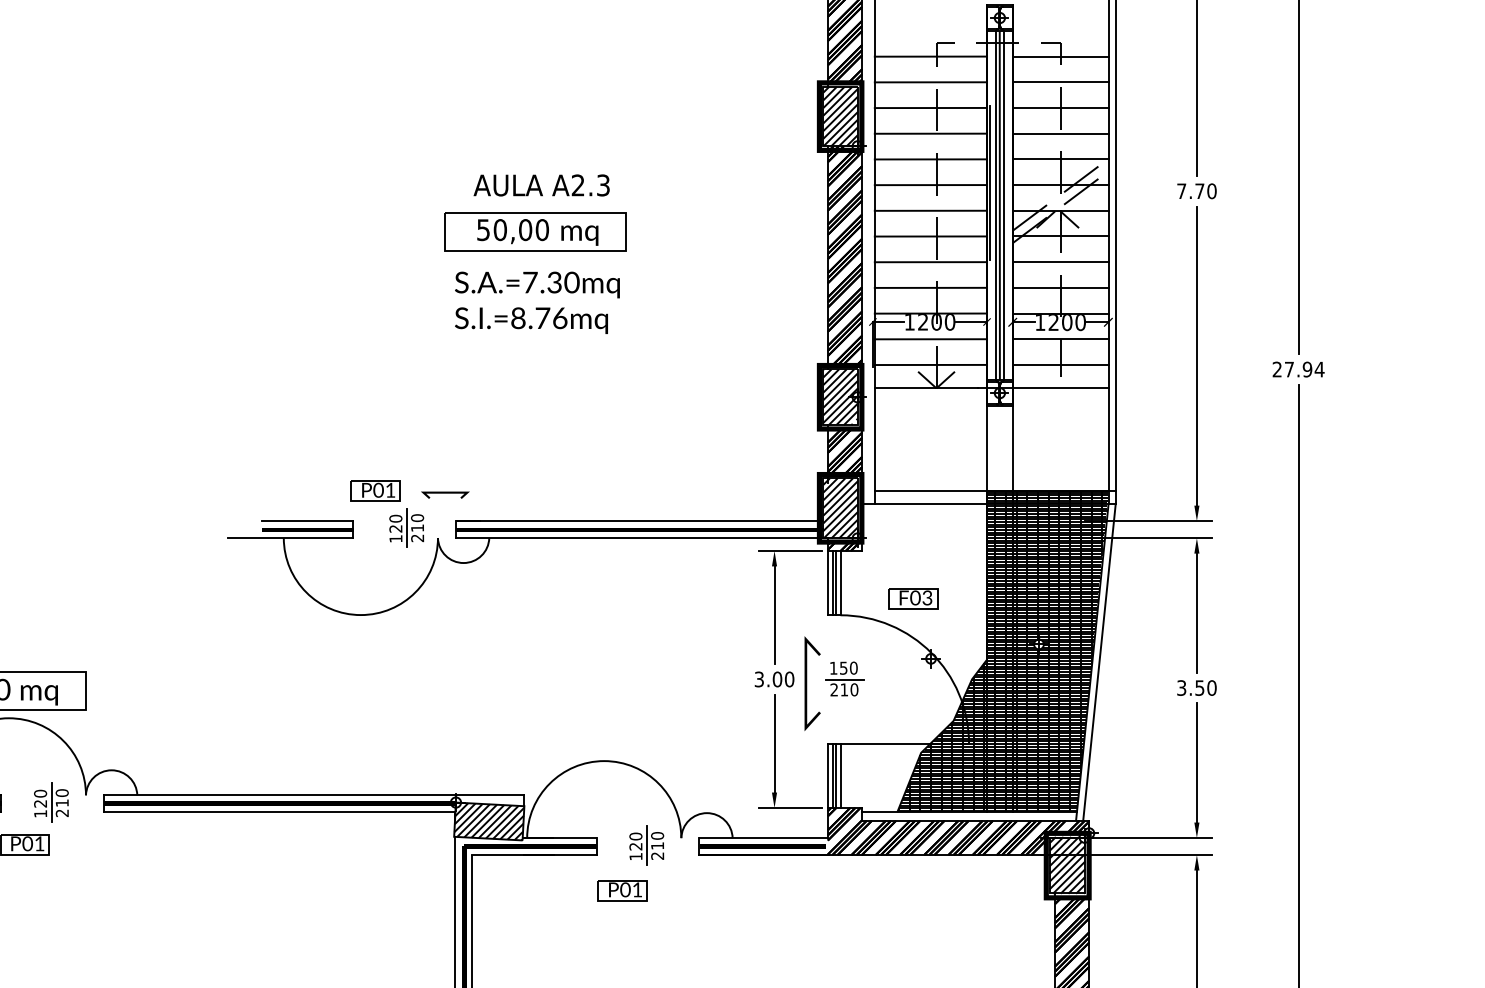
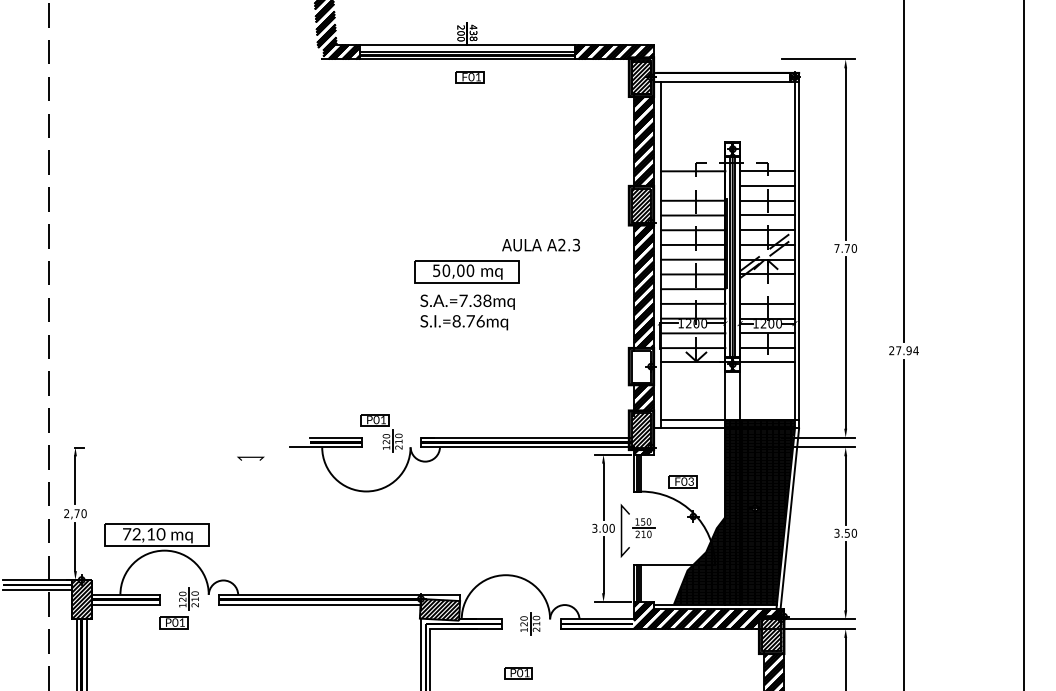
line: (931, 83) -> (693, 186), removed
text: (540, 184) -> (540, 244), moved
line: (1060, 262) -> (767, 289), removed
text: (572, 281) -> (487, 300), S.A.=7.30mq -> S.A.=7.38mq
hatch: (840, 397) -> (641, 366), removed
line: (444, 493) -> (250, 457), moved
part: (622, 890) -> (518, 673), moved

